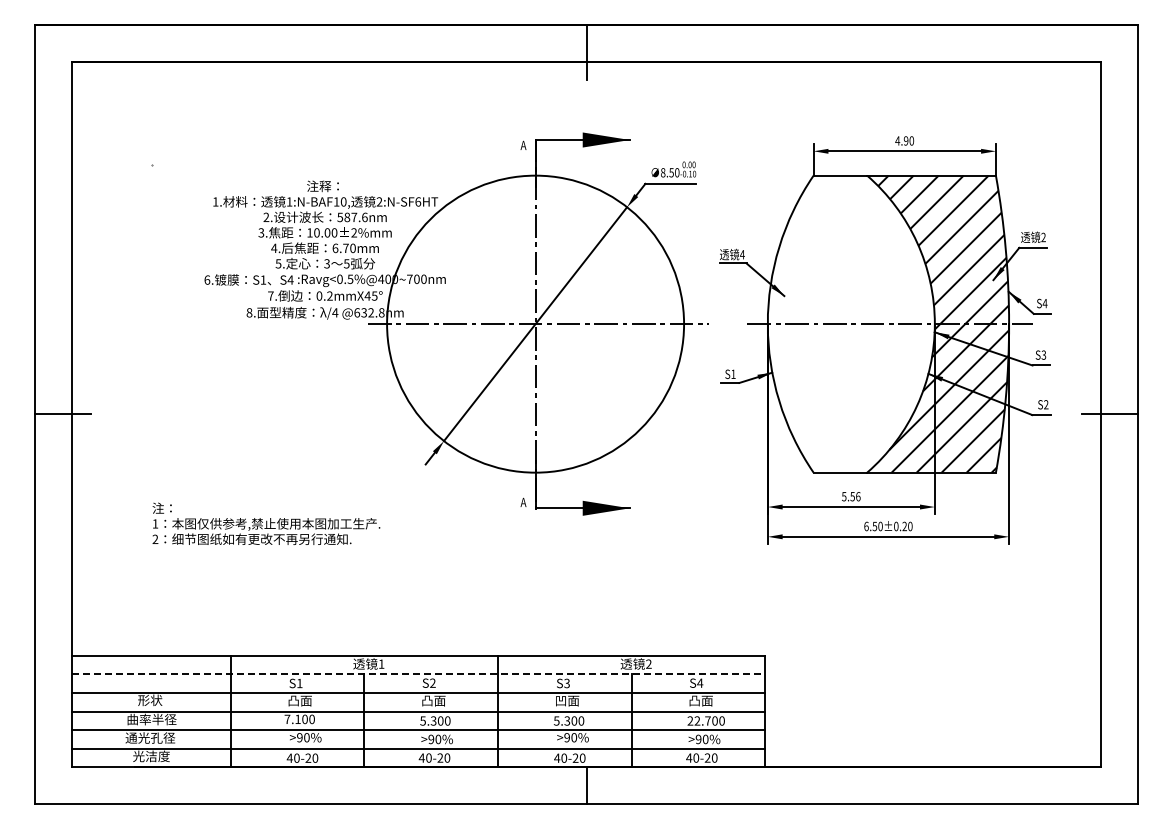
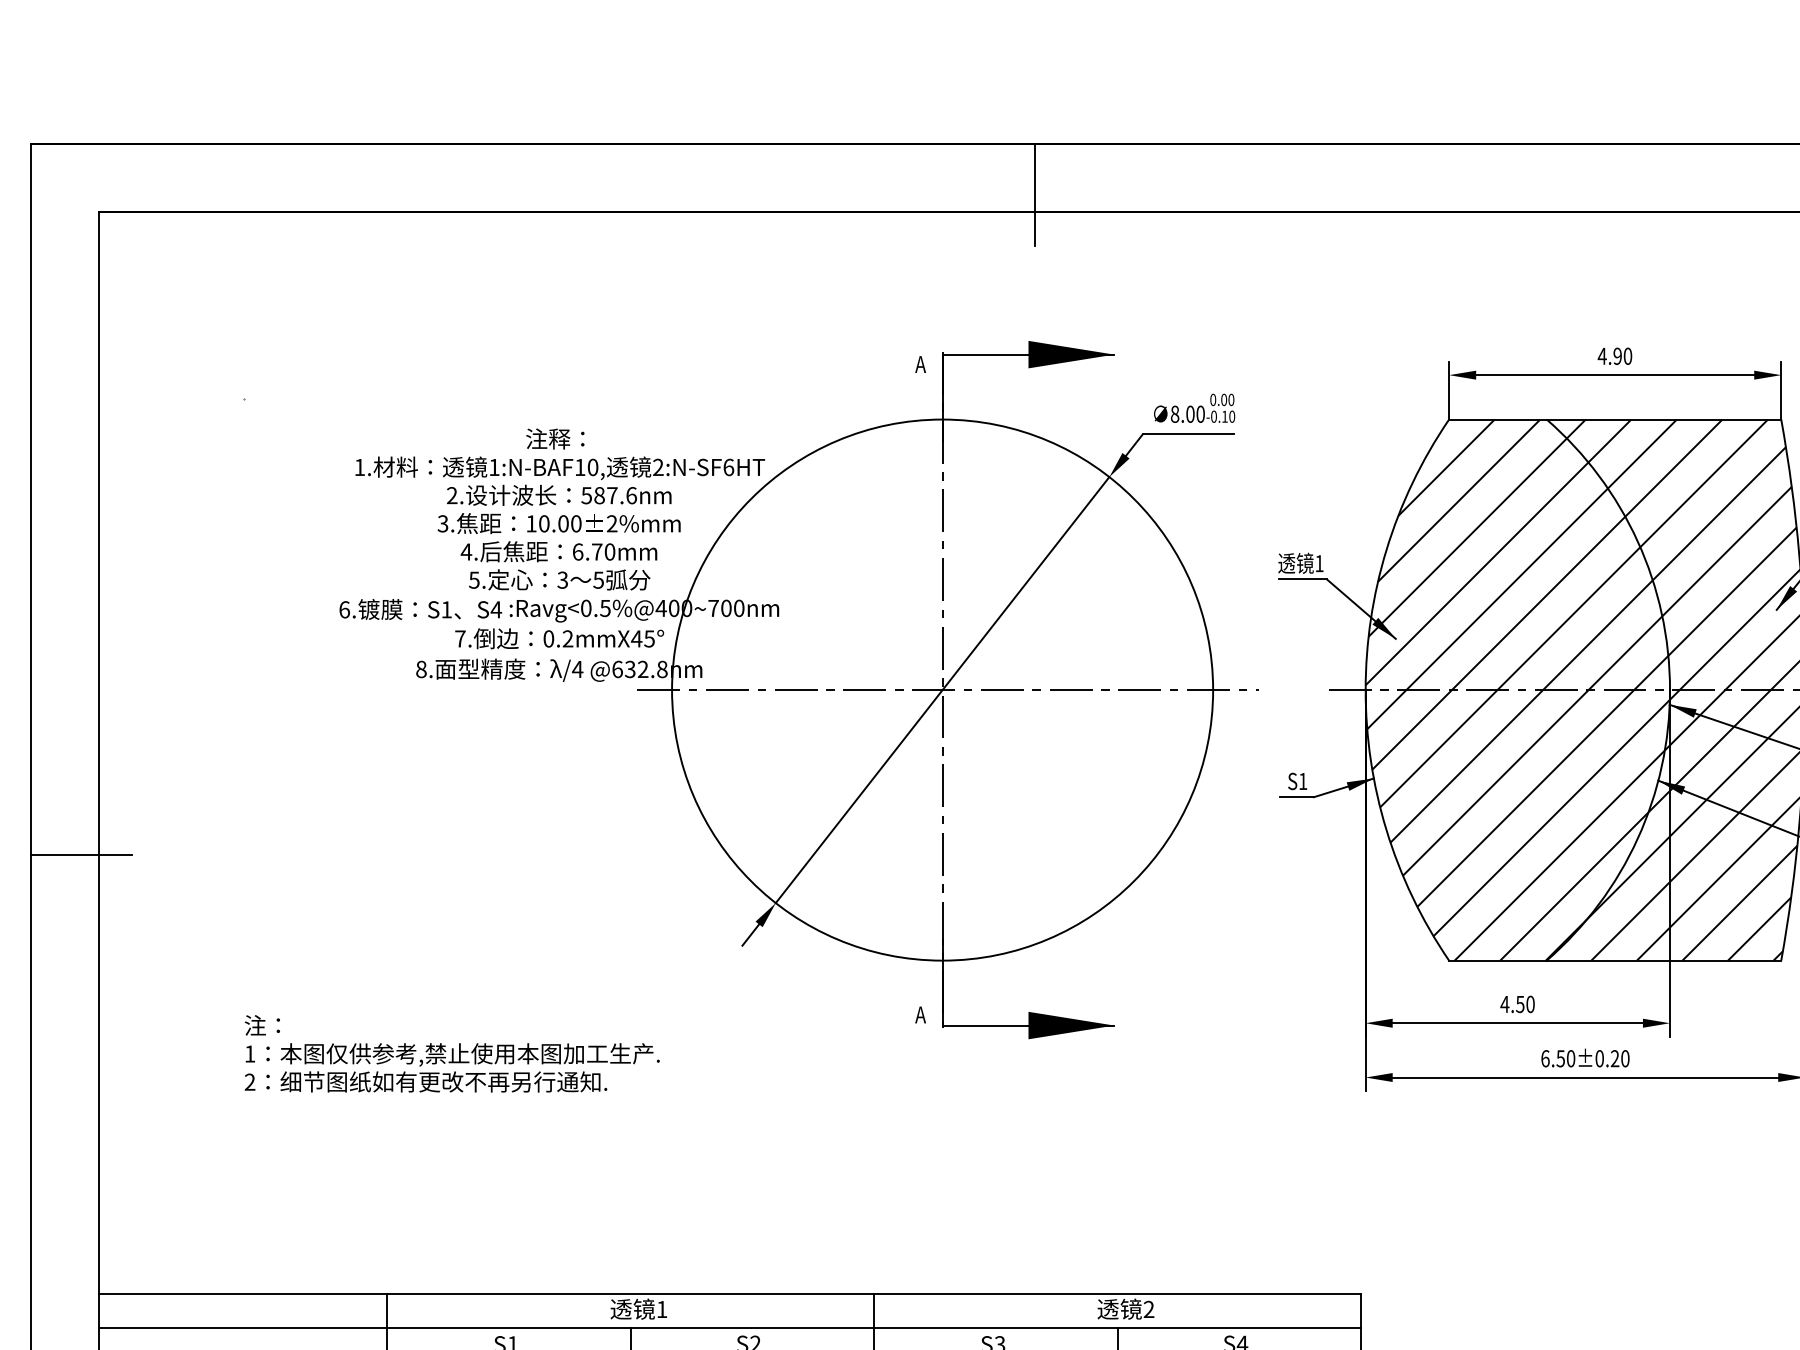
text: (671, 172) -> (1190, 413), 8.50 -> 8.00
text: (742, 254) -> (1319, 563), 4 -> 1
hatch: (850, 323) -> (1516, 688), added
text: (850, 496) -> (1516, 1004), 5.56 -> 4.50
line: (419, 674) -> (731, 1328), dashed -> solid

